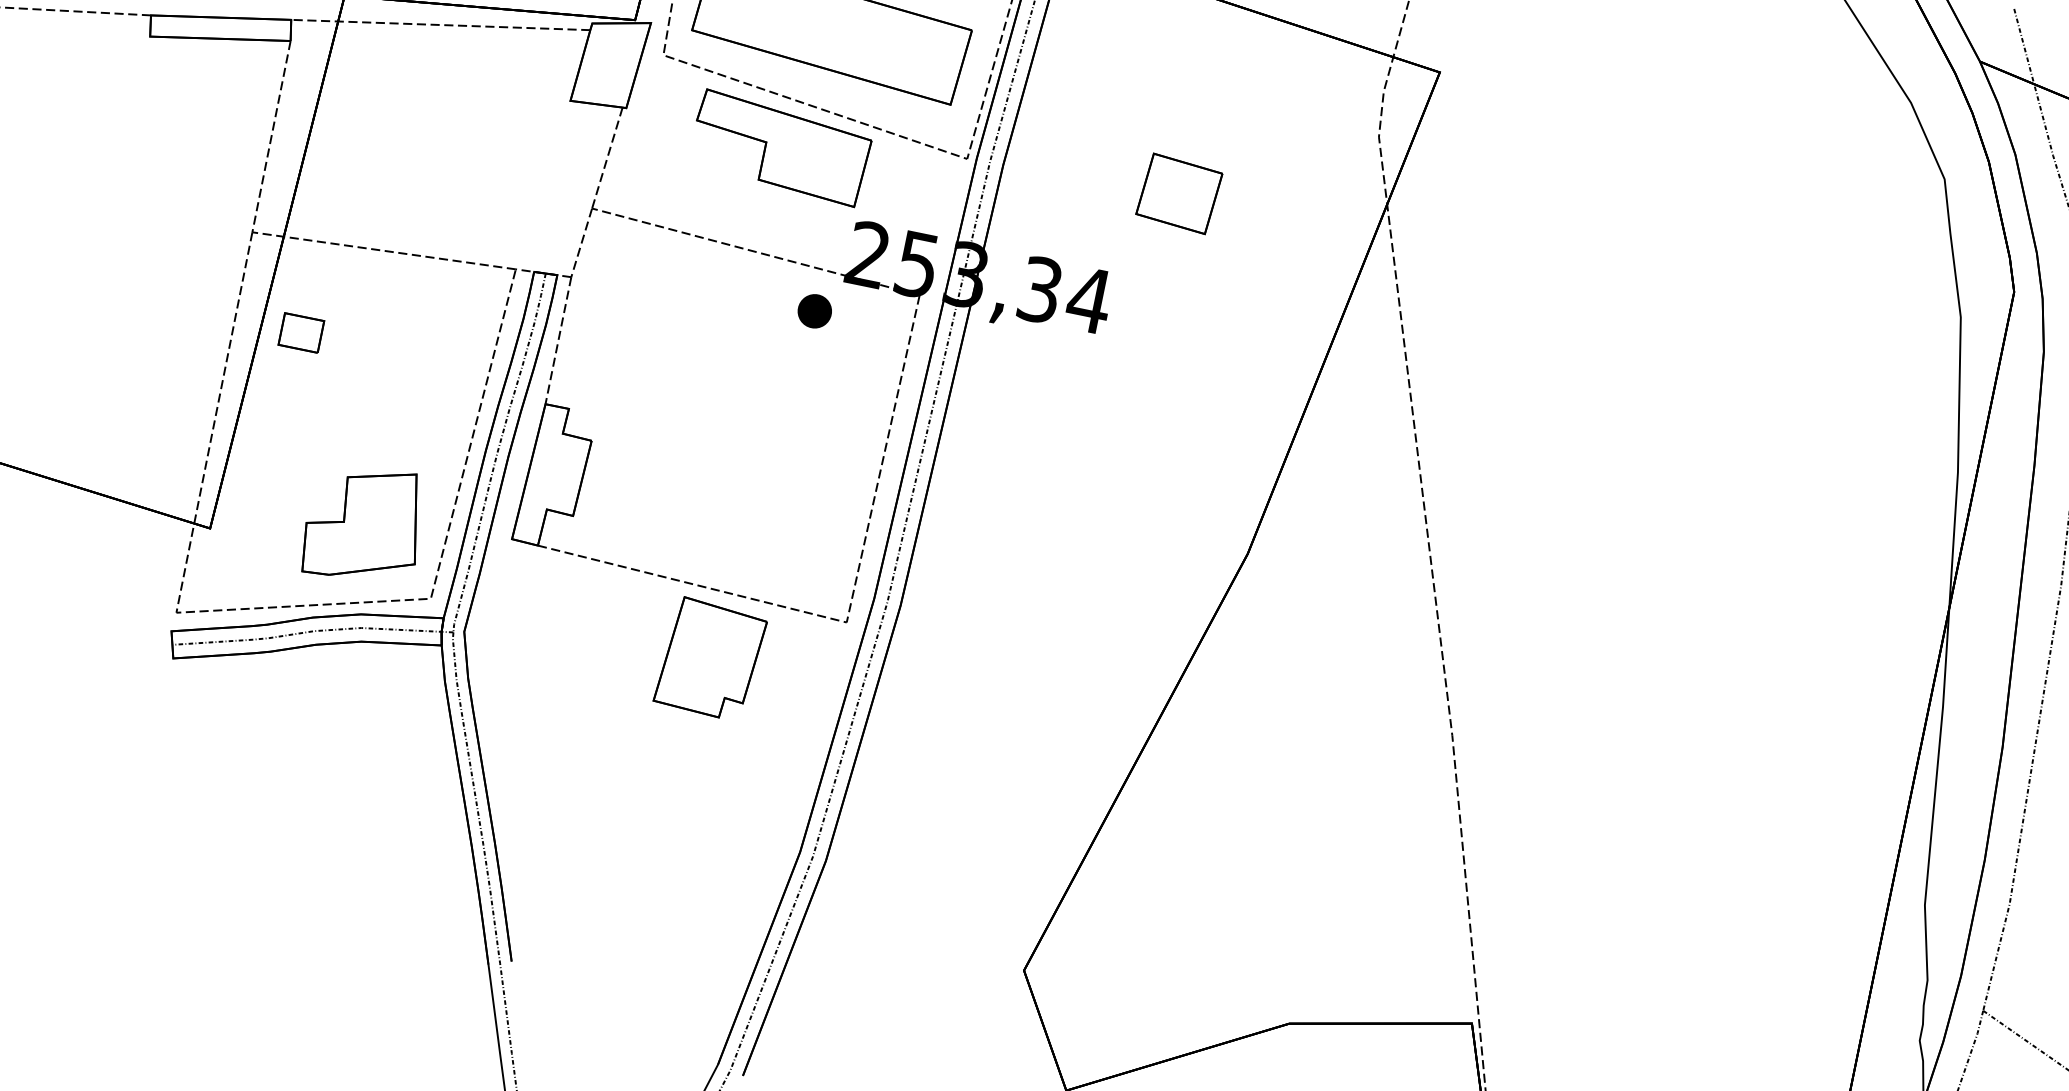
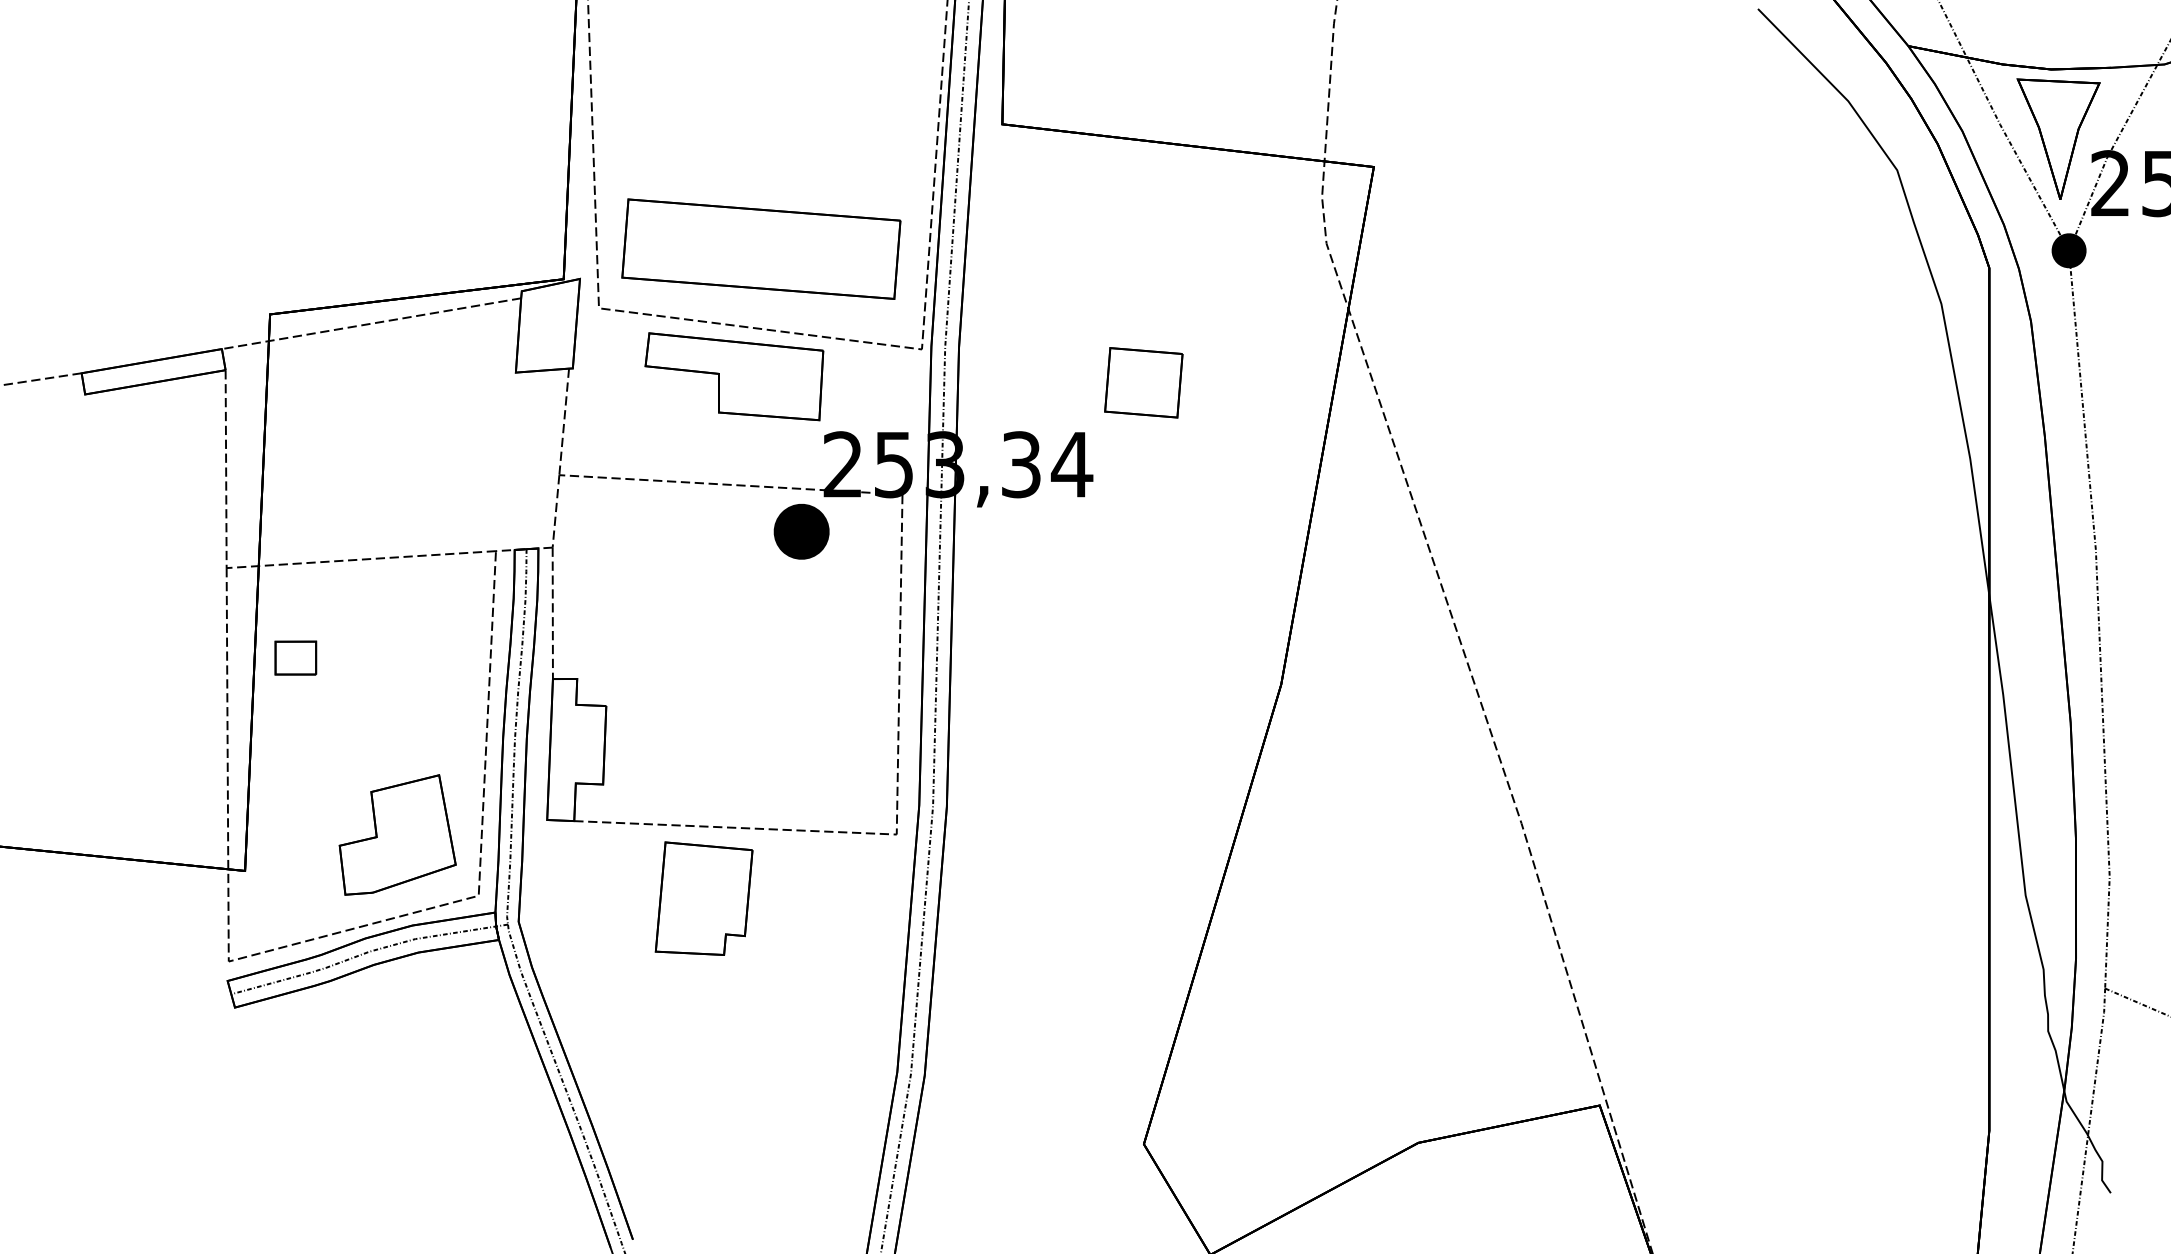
part: (1179, 193) -> (1143, 382), moved
part: (814, 310) -> (801, 531), size x1.6
part: (710, 658) -> (703, 898), moved

